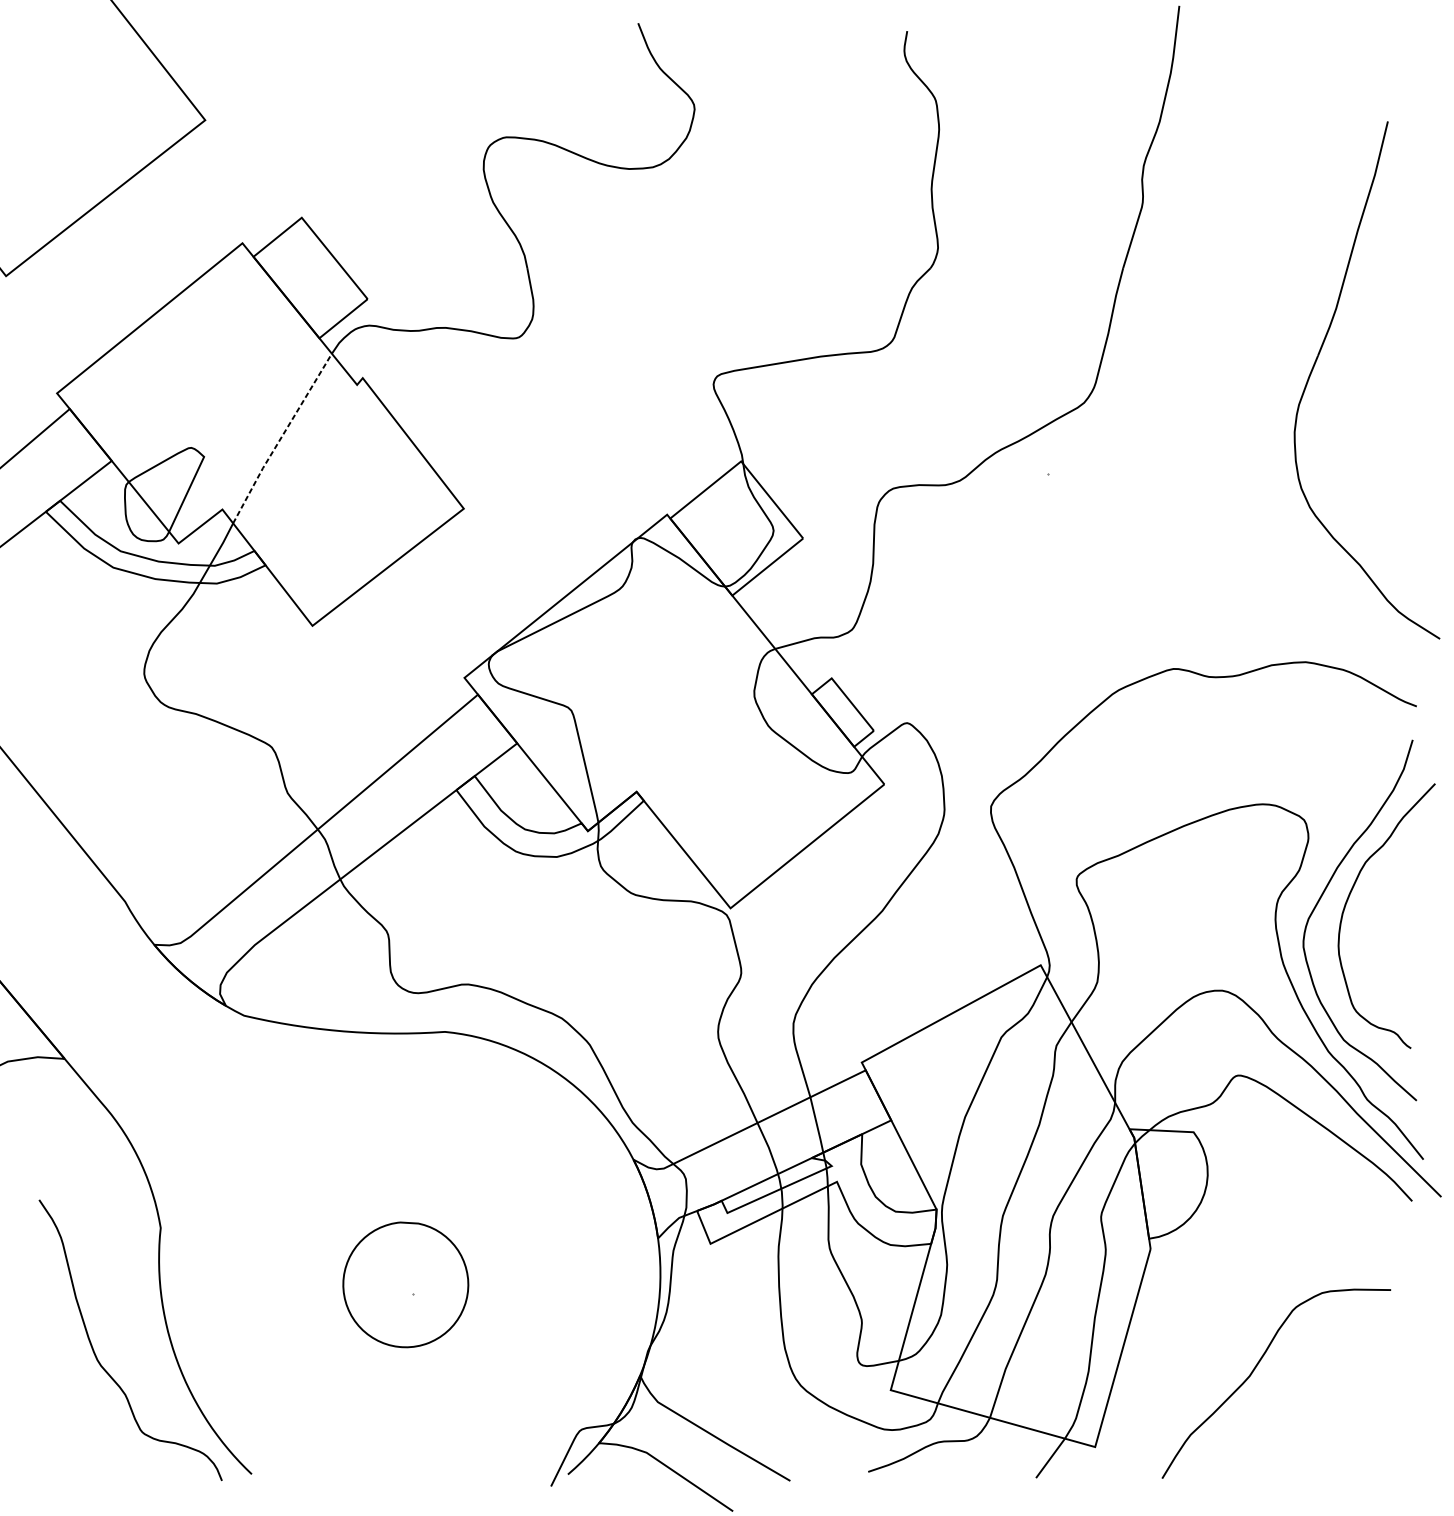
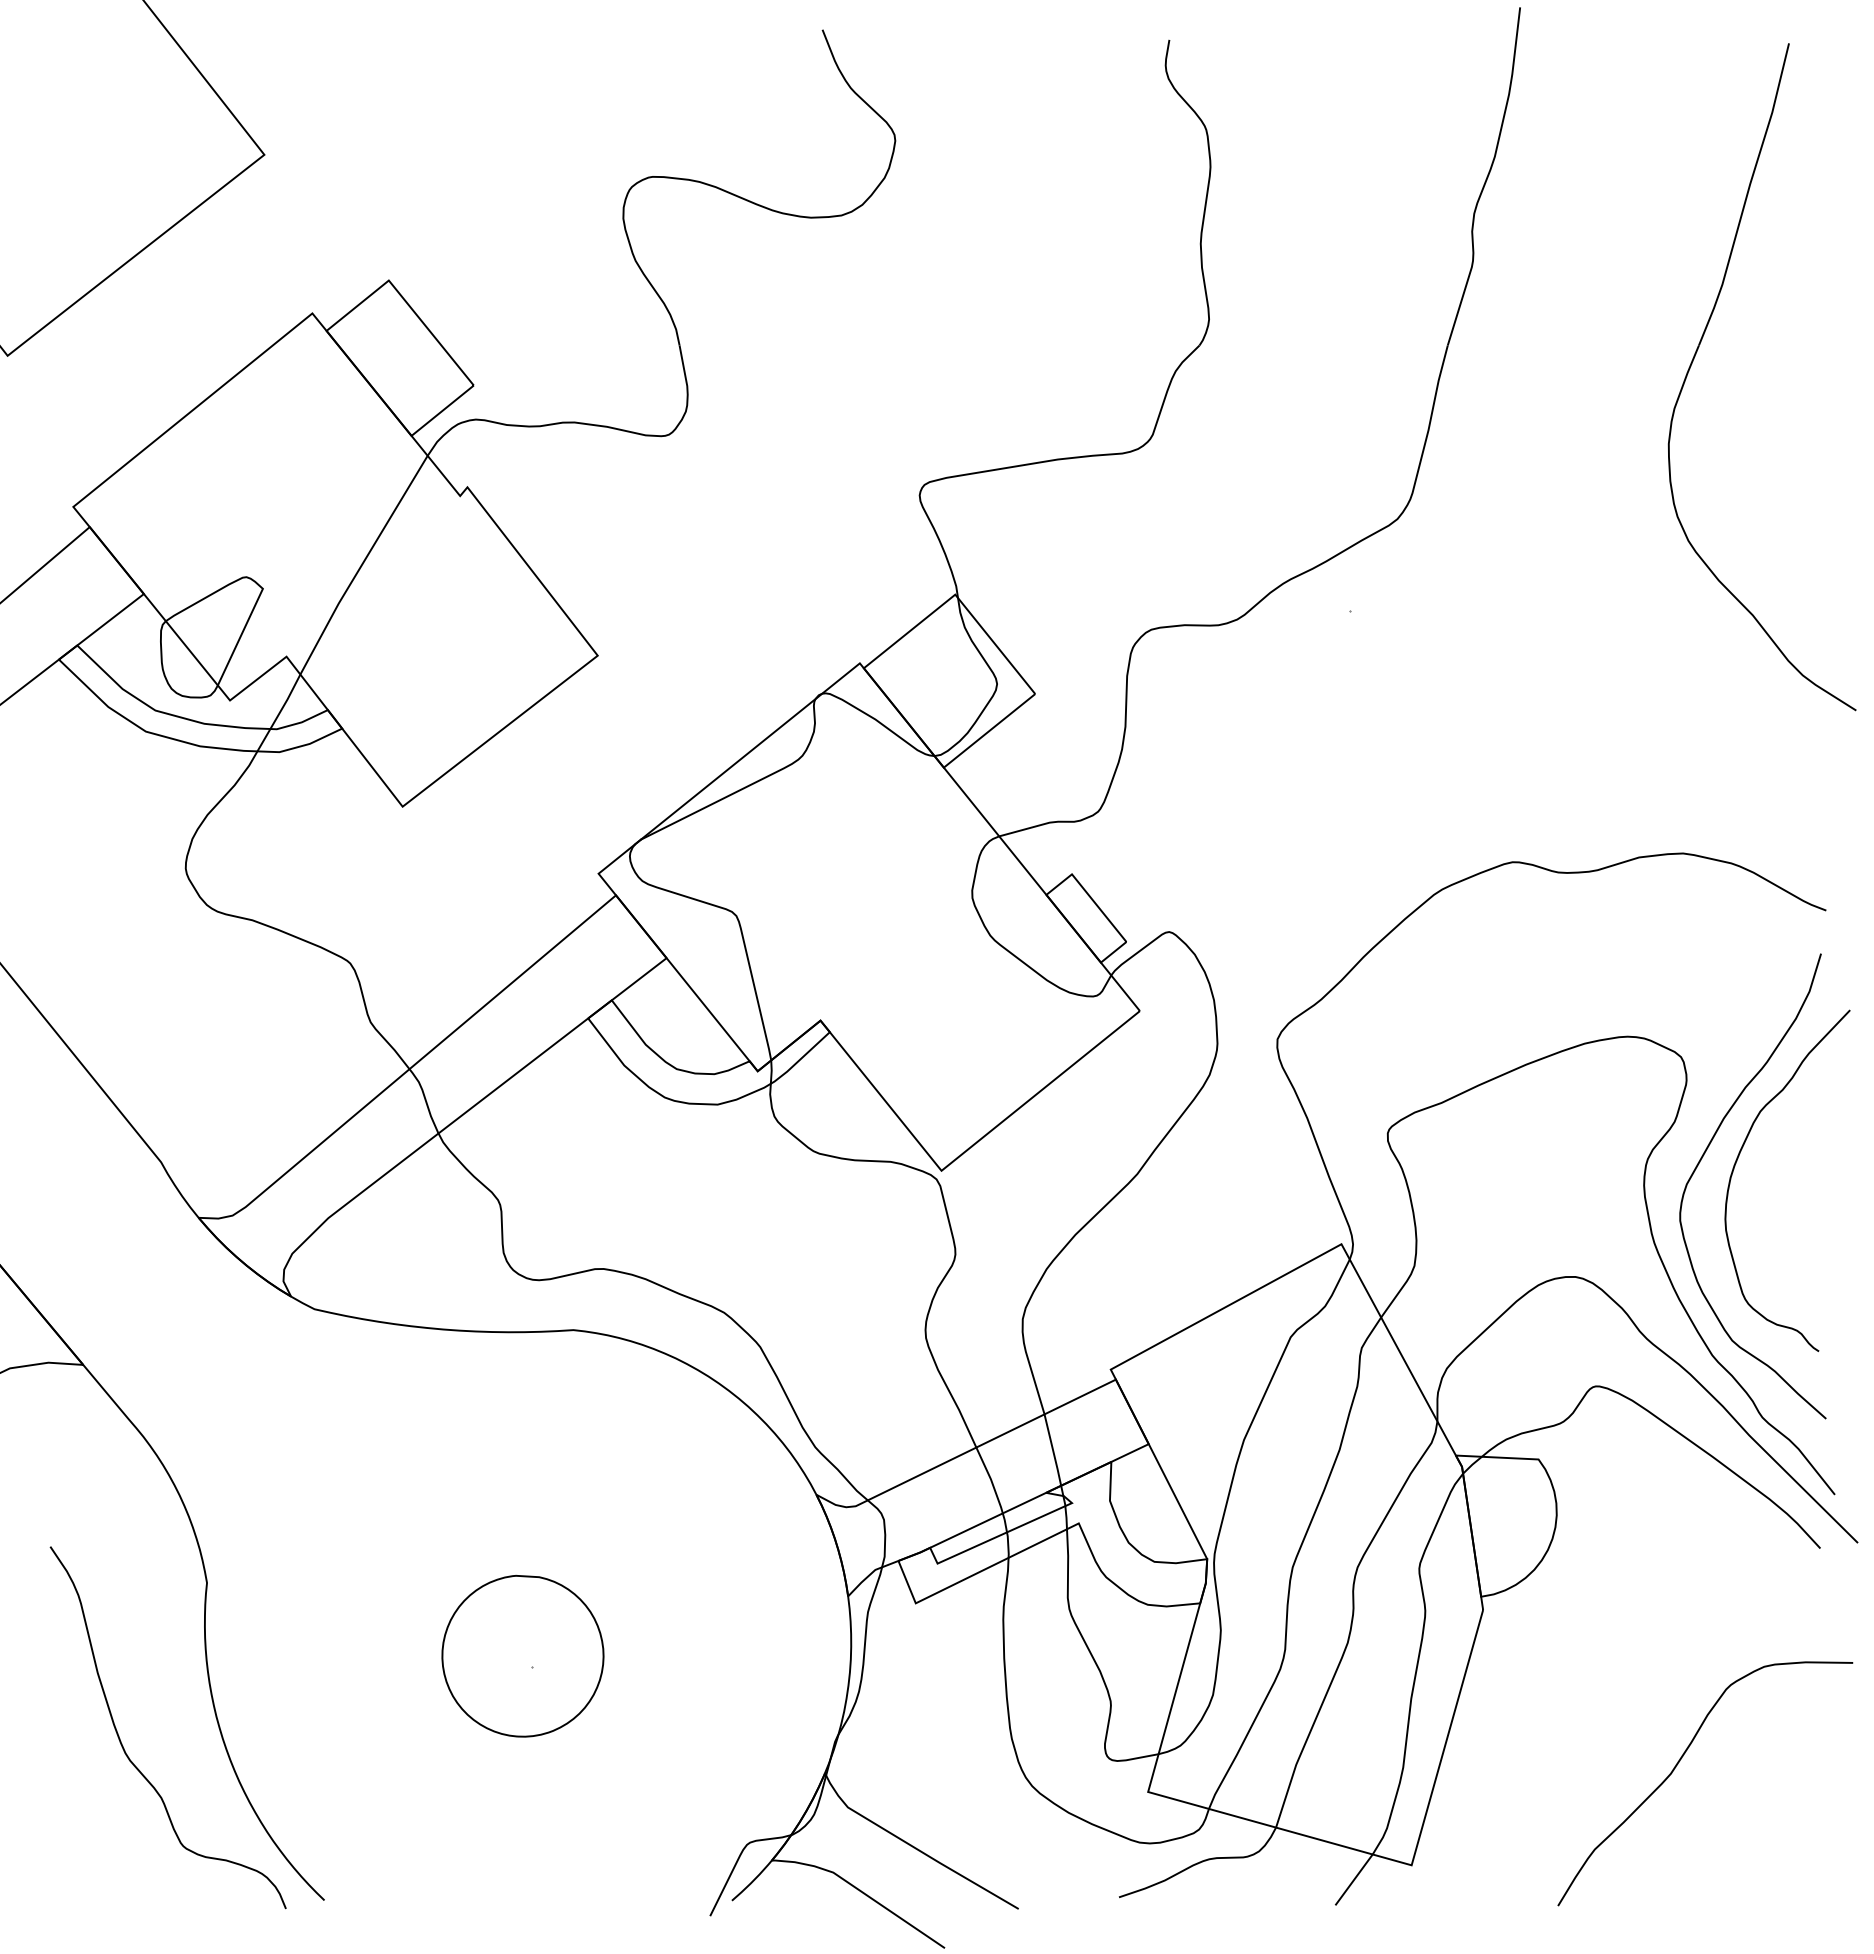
part: (1318, 357) -> (1699, 347), moved
line: (281, 438) -> (362, 564), dashed -> solid
curve: (1255, 1368) -> (1678, 1764), moved

